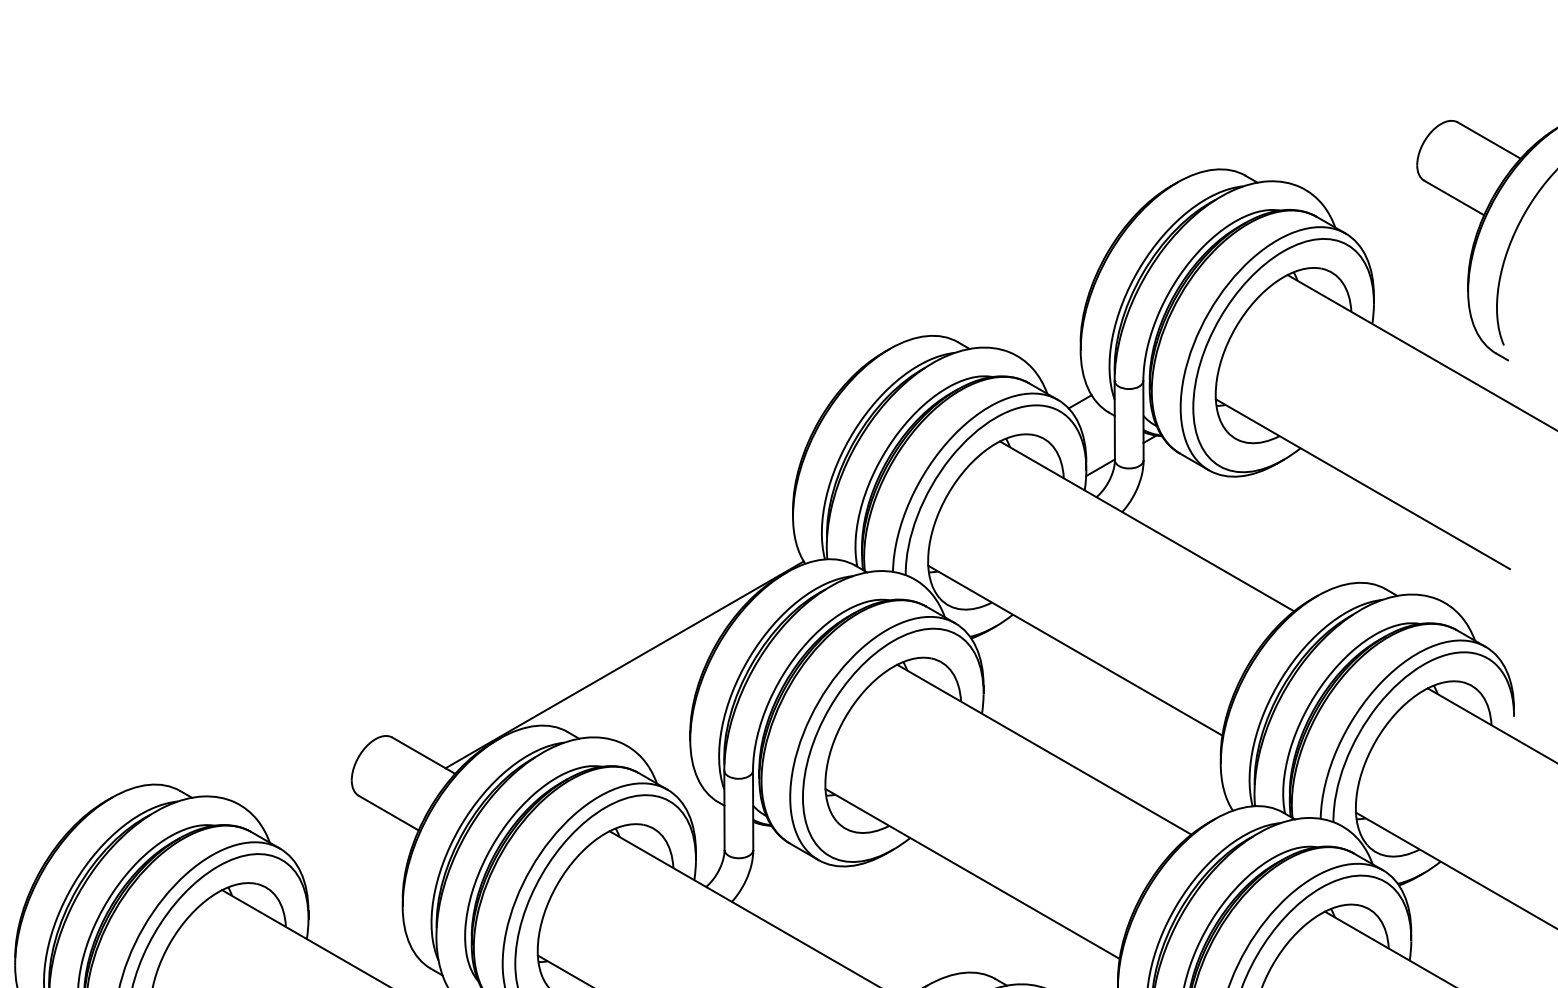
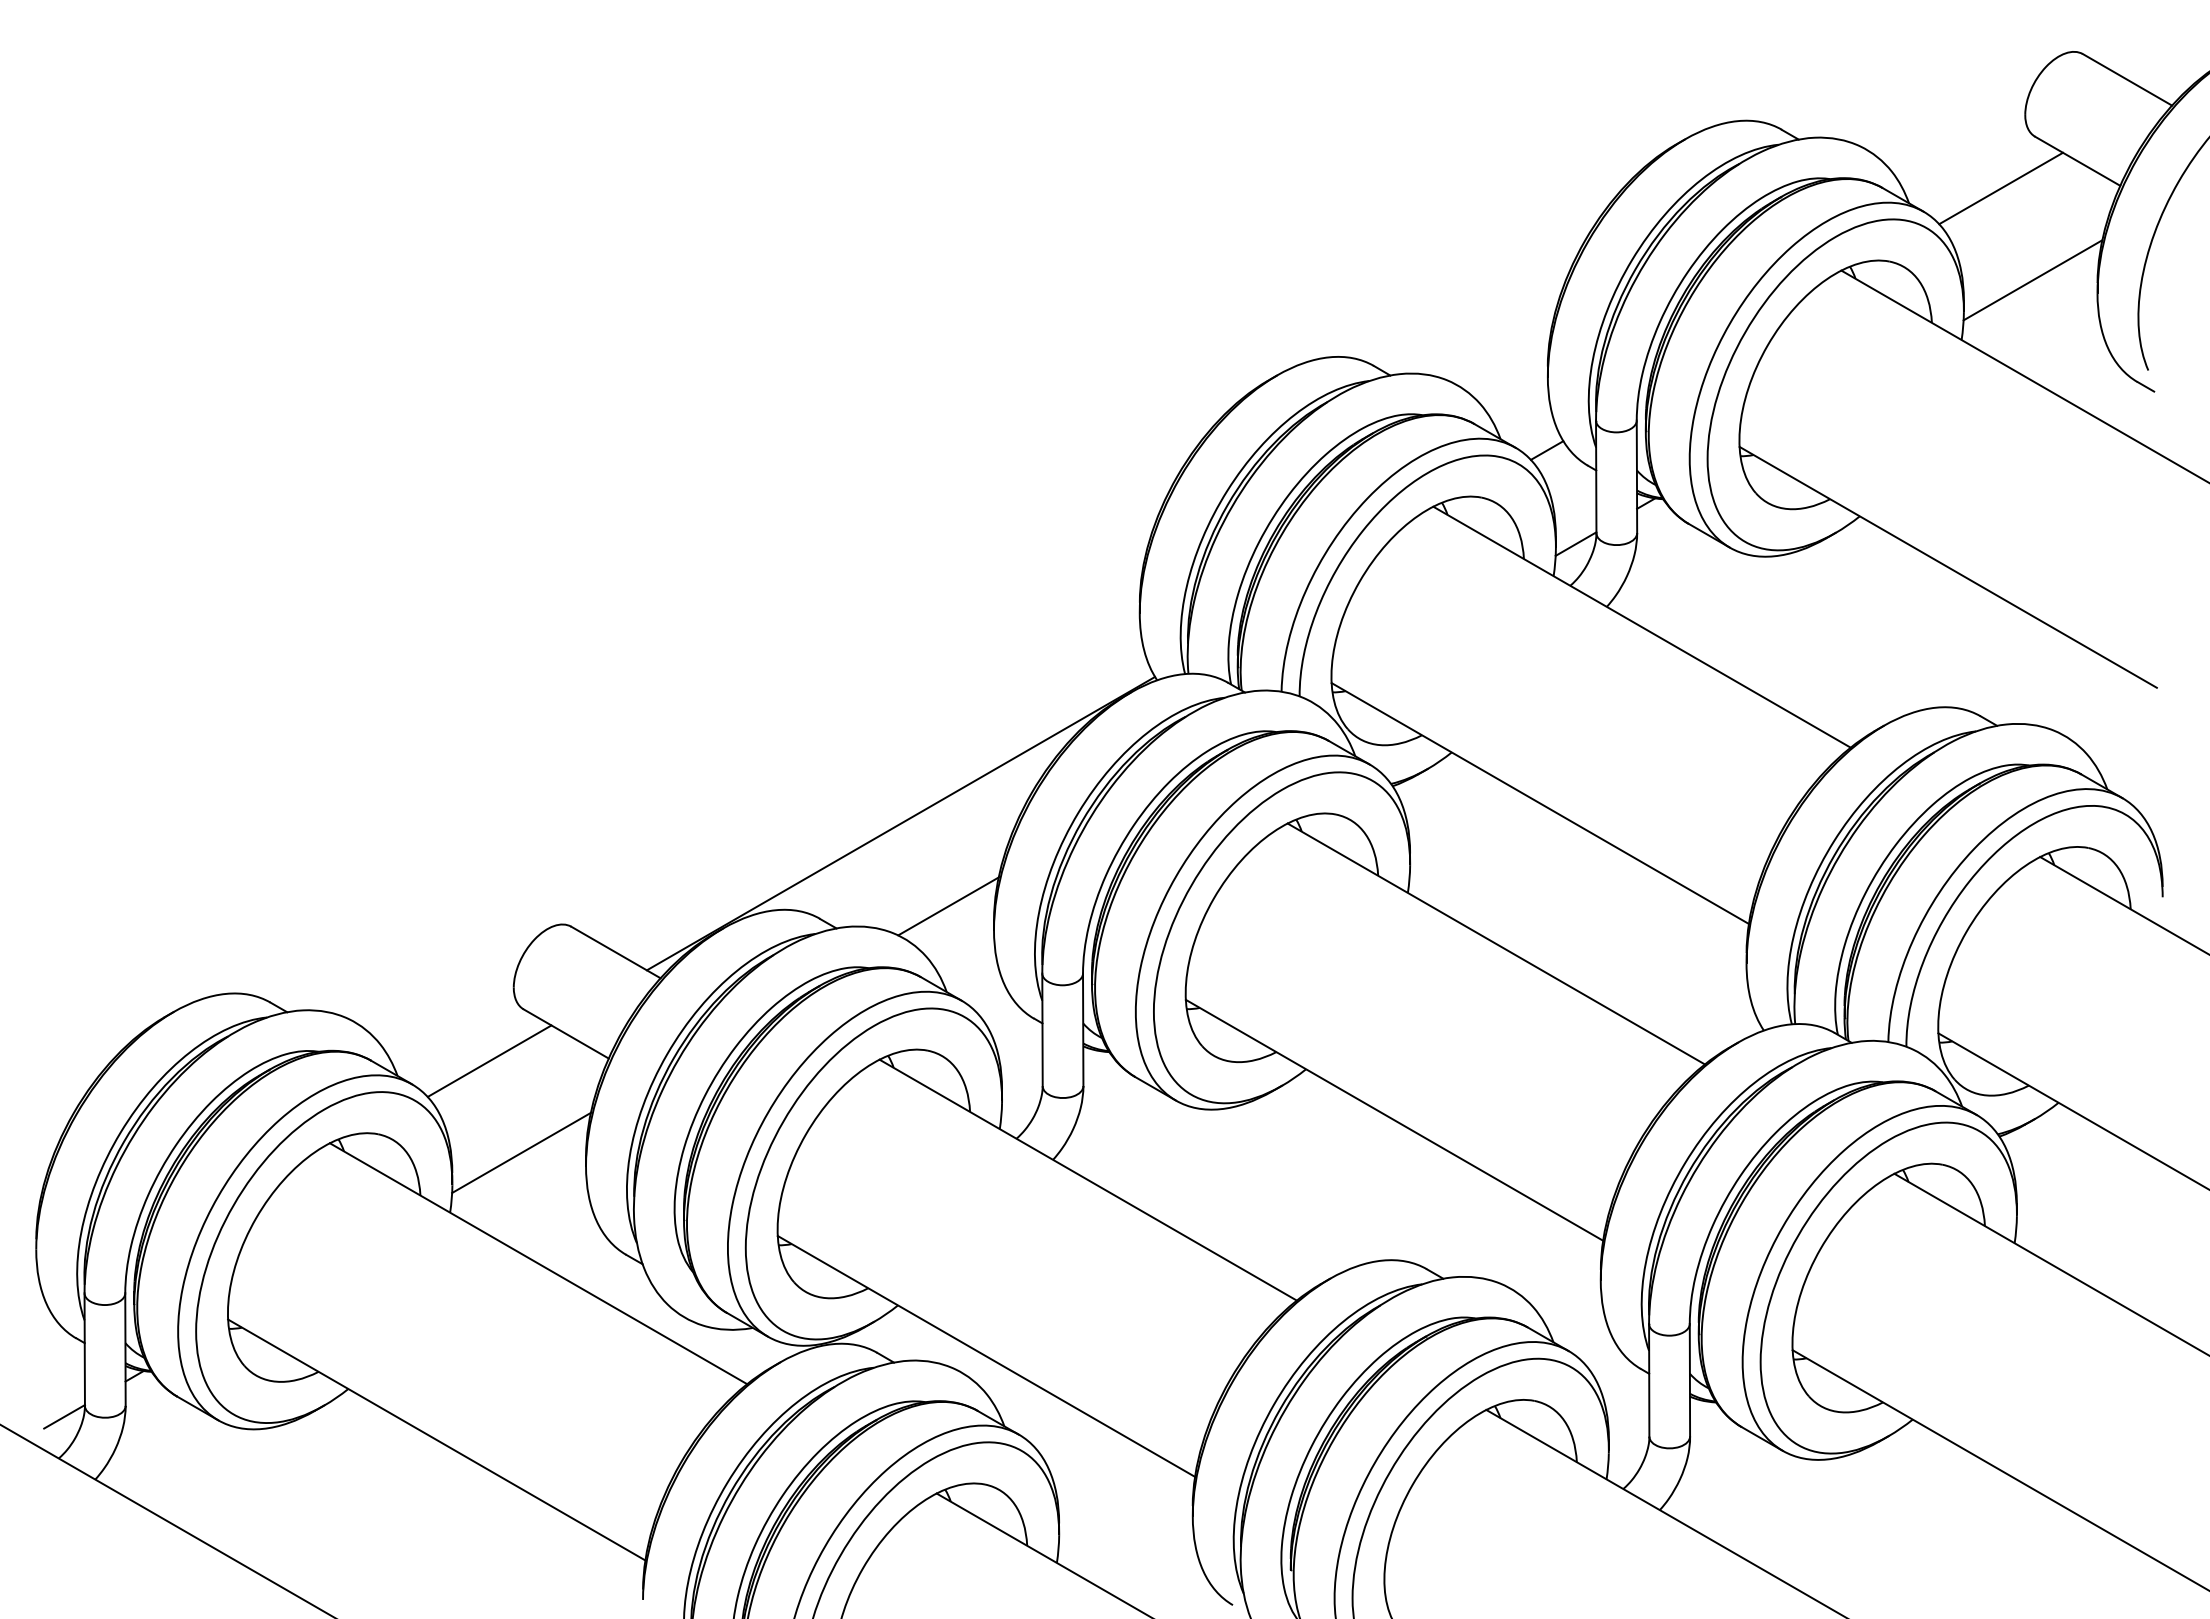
line: (1399, 217) -> (2000, 188), added
line: (1422, 282) -> (2032, 280), added
line: (658, 723) -> (948, 906), added
line: (334, 831) -> (489, 1060), added
line: (357, 896) -> (521, 1152), added

